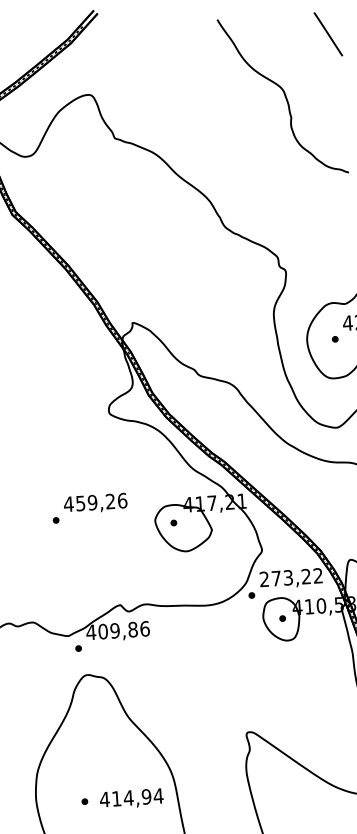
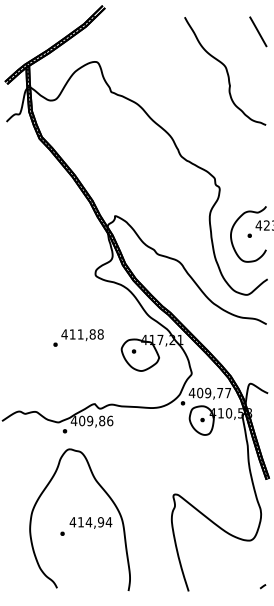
text: (101, 502) -> (86, 334), 459,26 -> 411,88
text: (290, 576) -> (209, 392), 273,22 -> 409,77
text: (130, 798) -> (90, 522), moved

